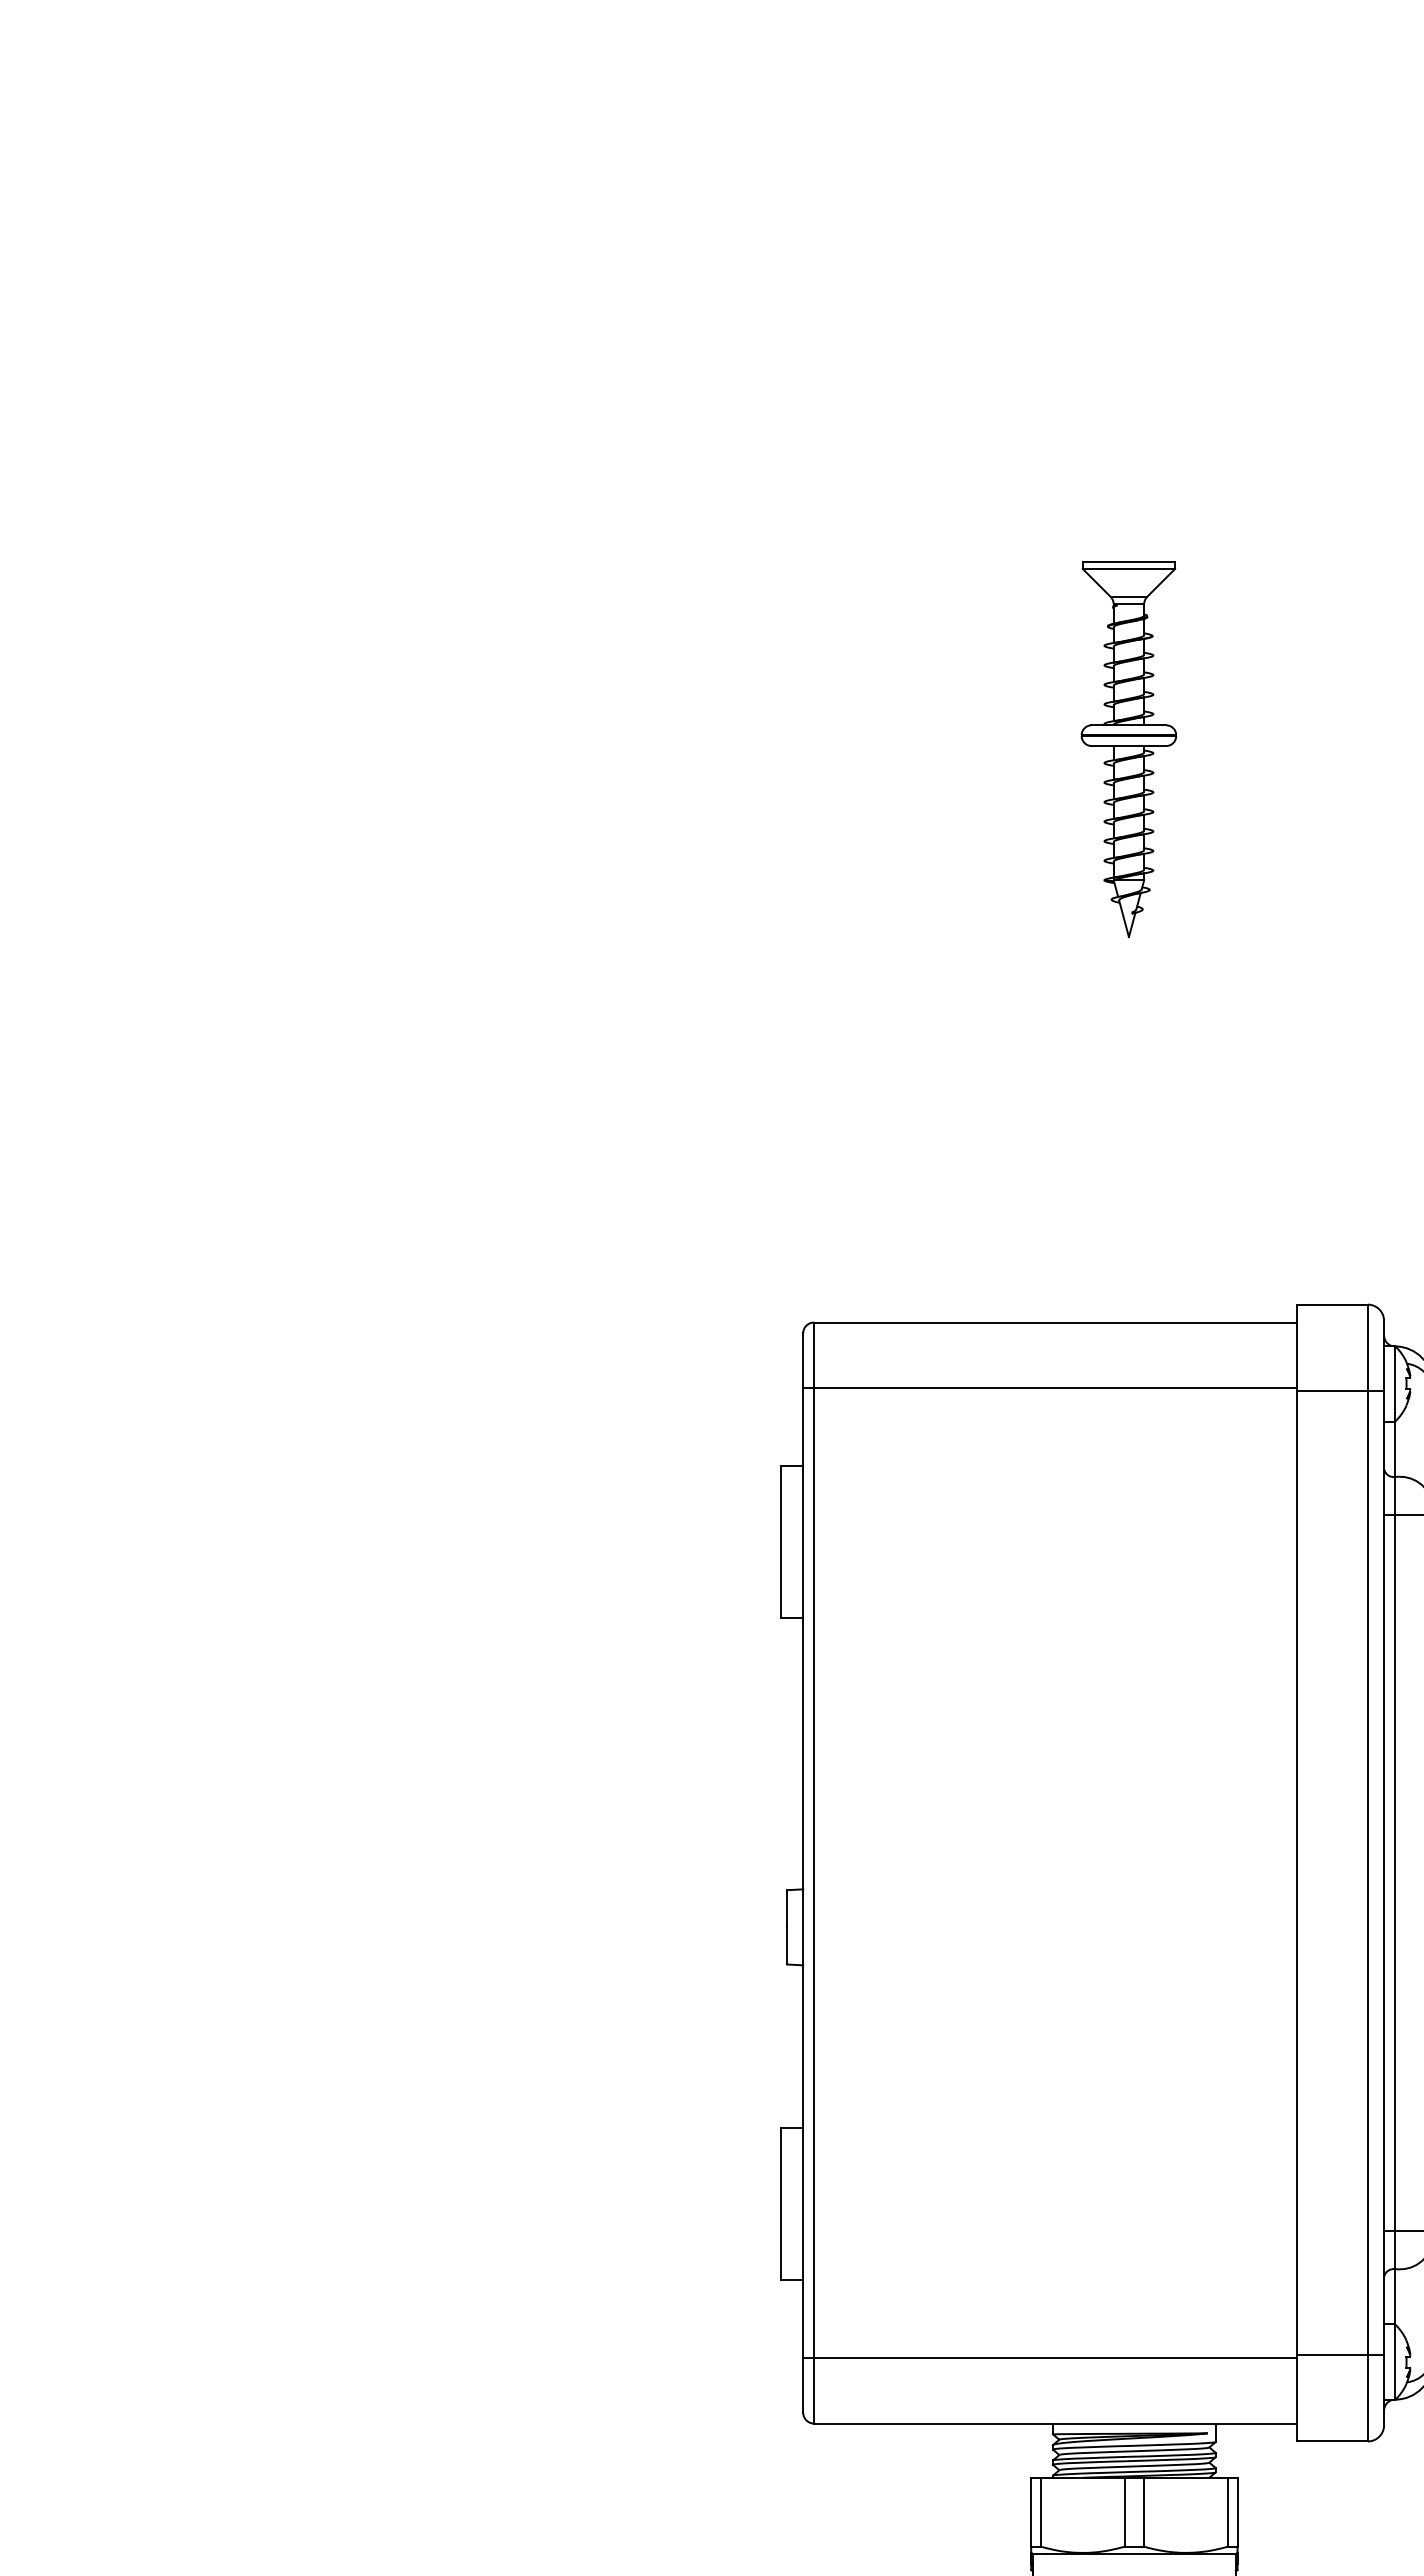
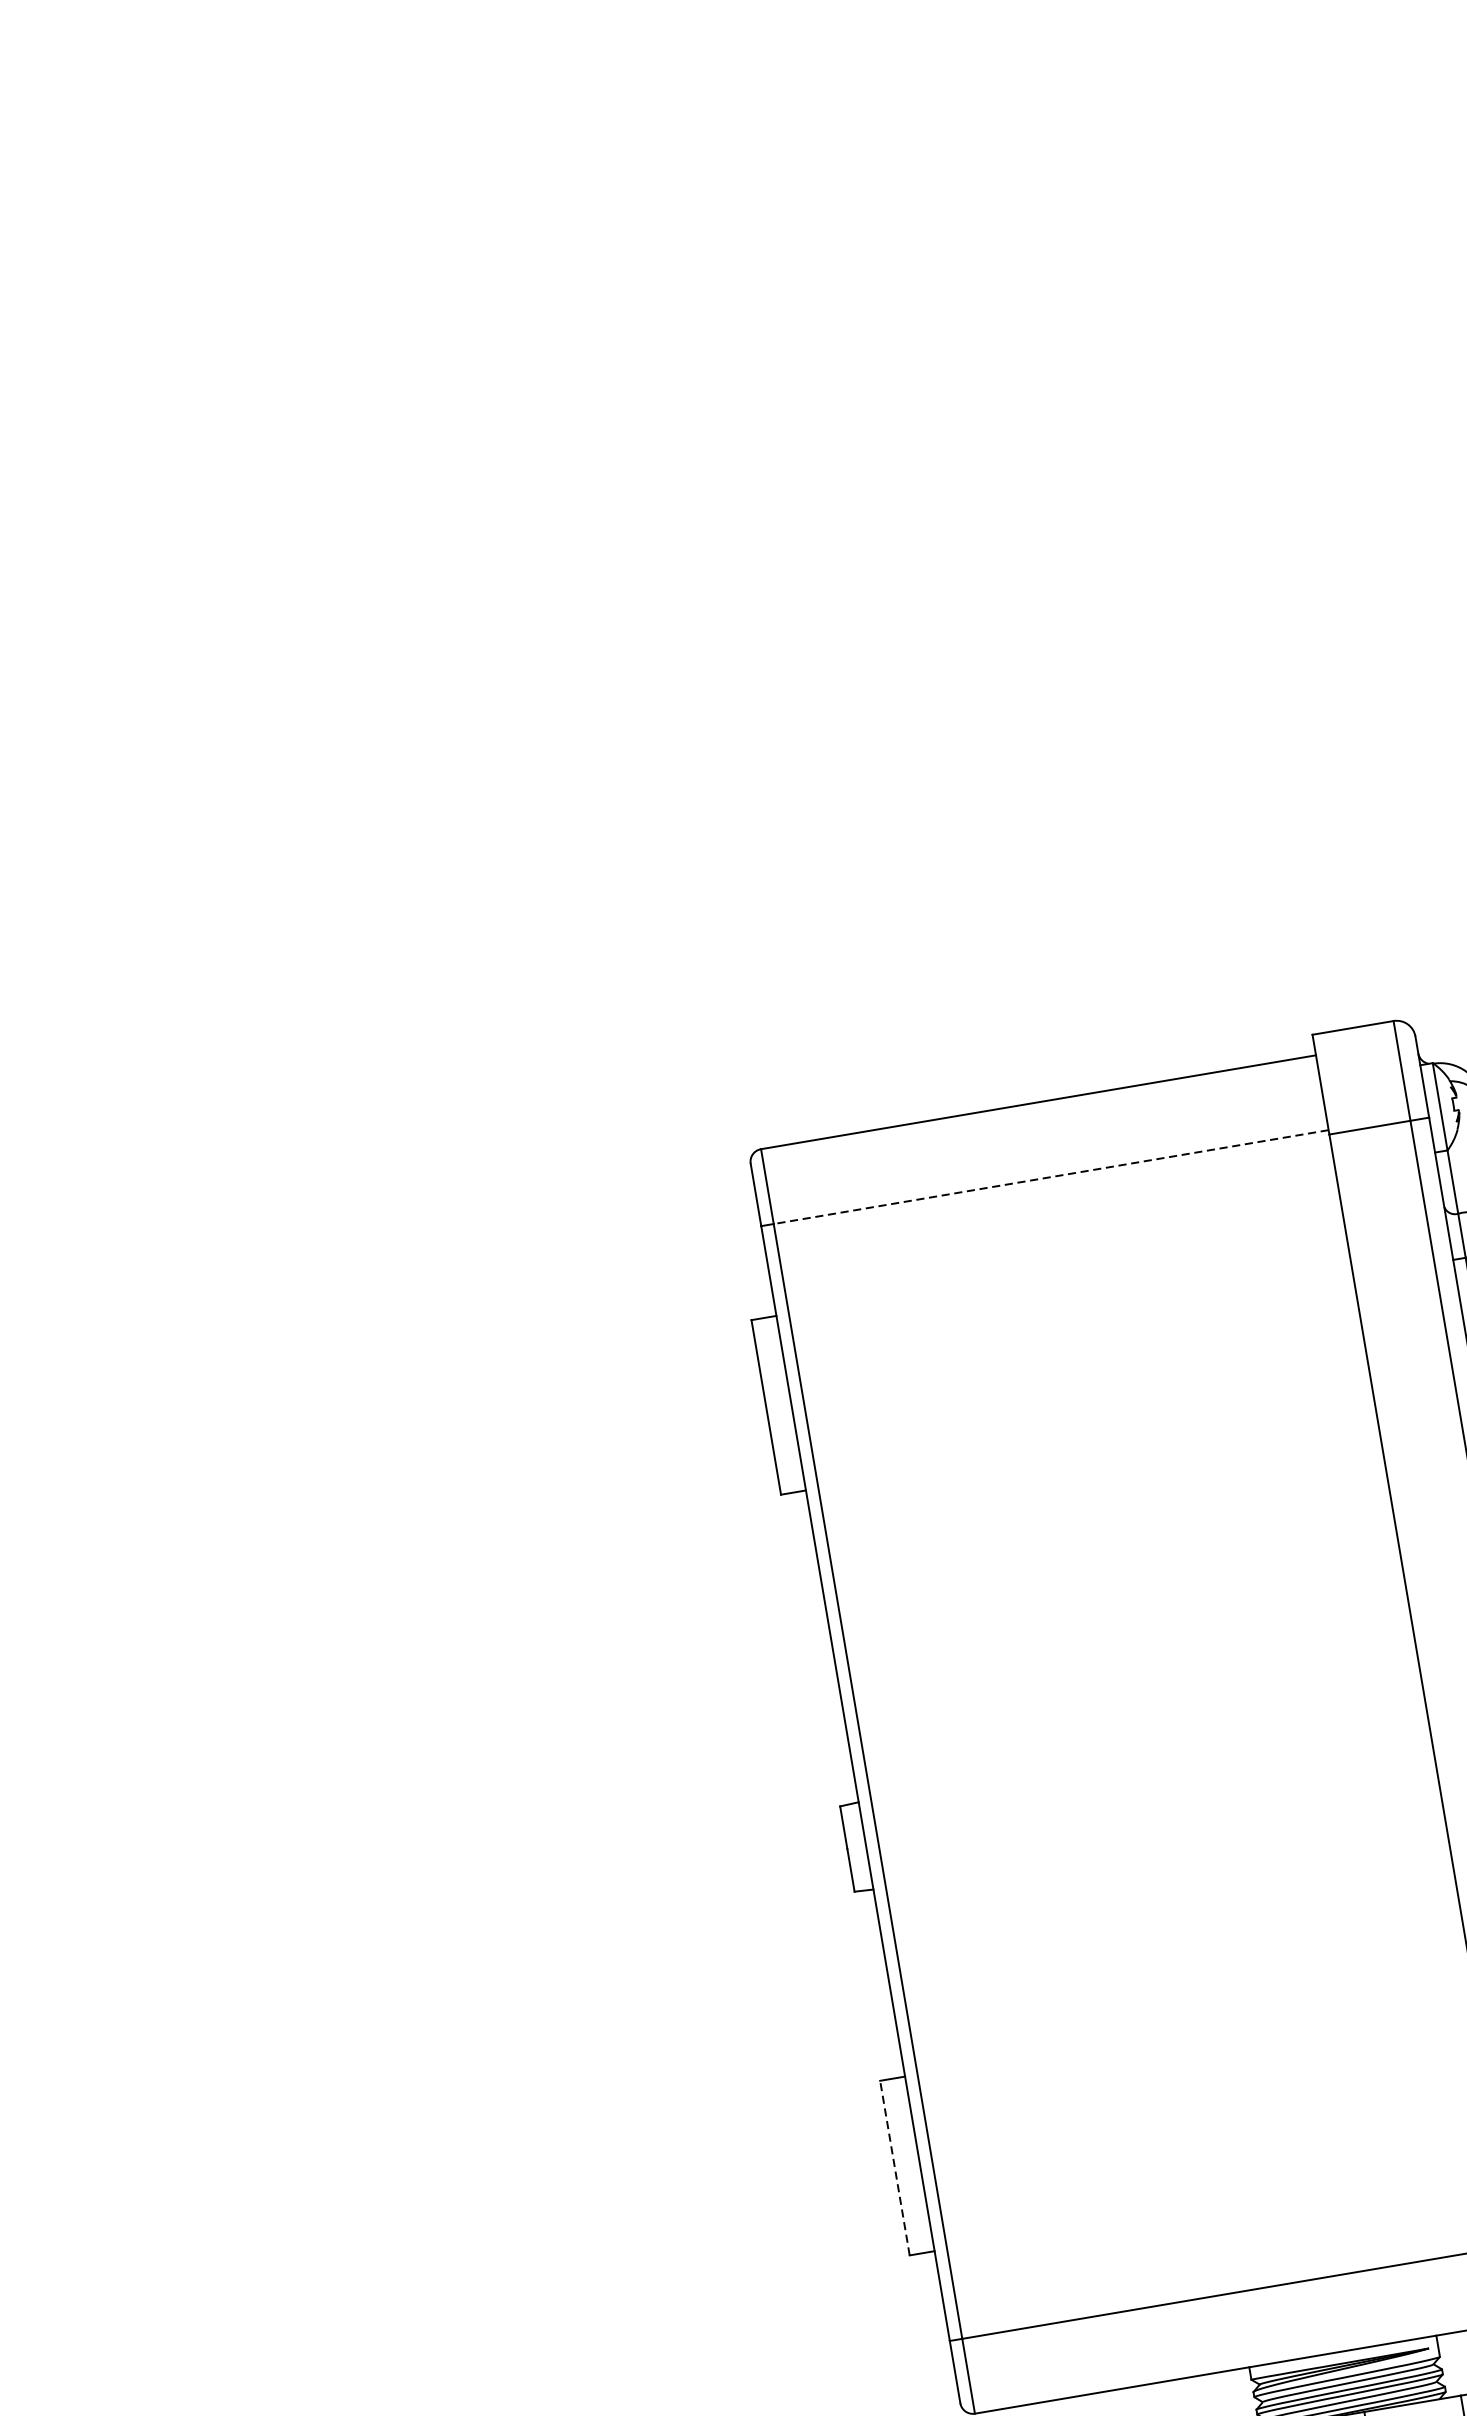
part: (1128, 749) -> (1010, 429), removed
line: (1055, 1387) -> (1050, 1176), solid -> dashed
line: (781, 2203) -> (894, 2167), solid -> dashed

